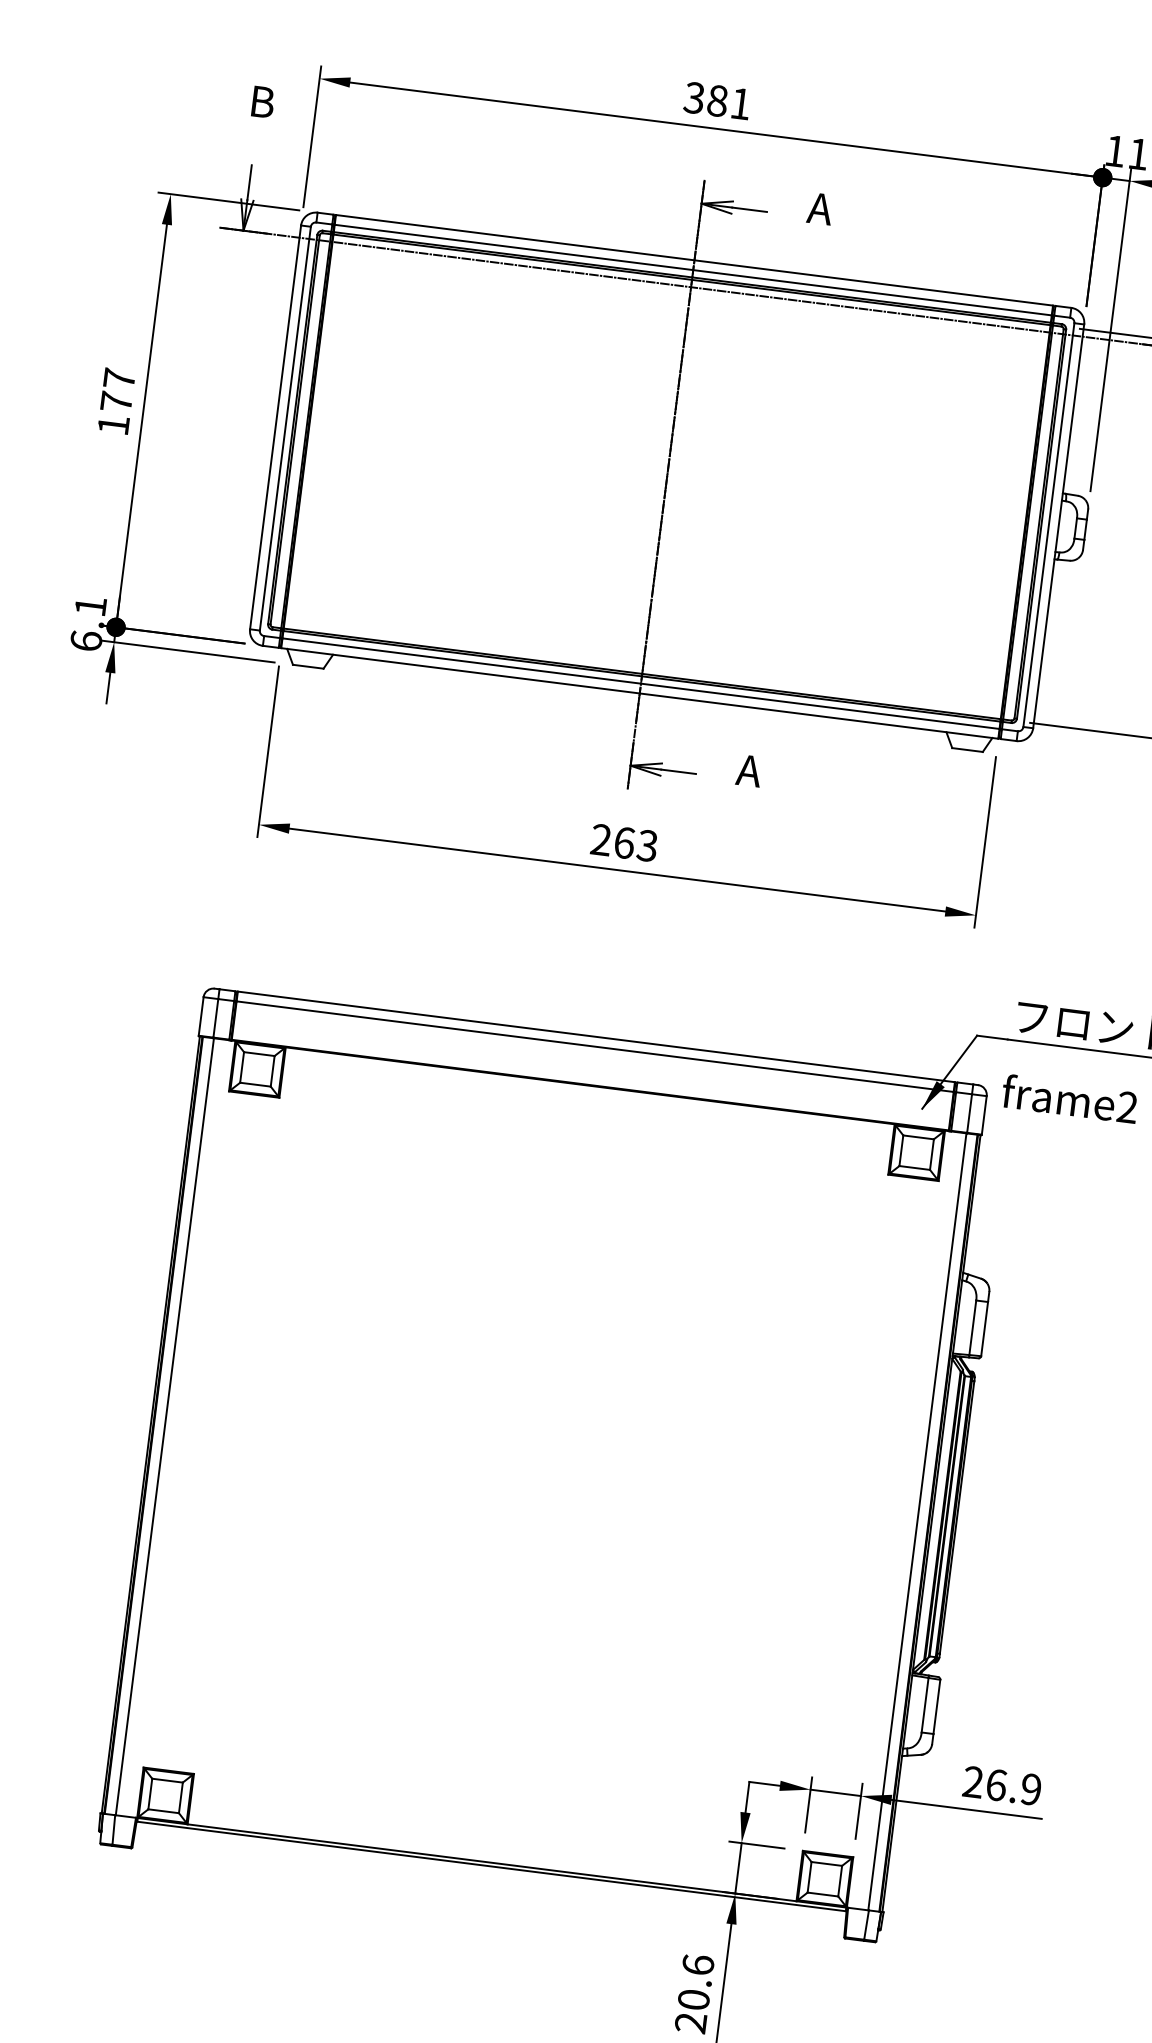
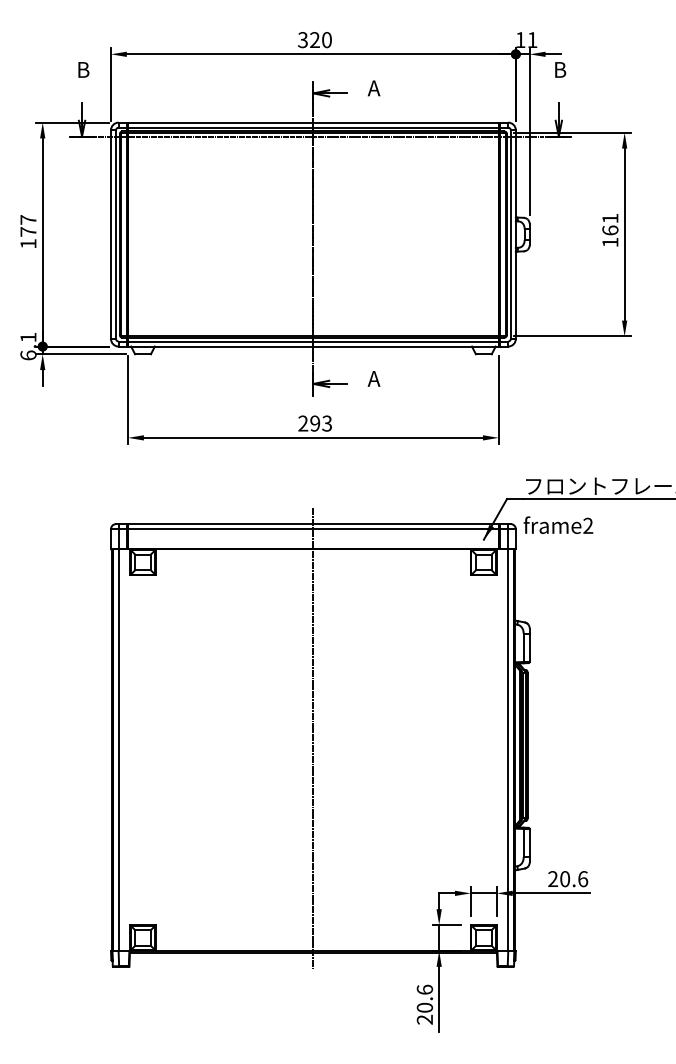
text: (728, 103) -> (320, 40), 381 -> 320
text: (624, 842) -> (315, 423), 263 -> 293
line: (544, 1451) -> (313, 738), added
text: (1014, 1788) -> (574, 879), 26.9 -> 20.6

